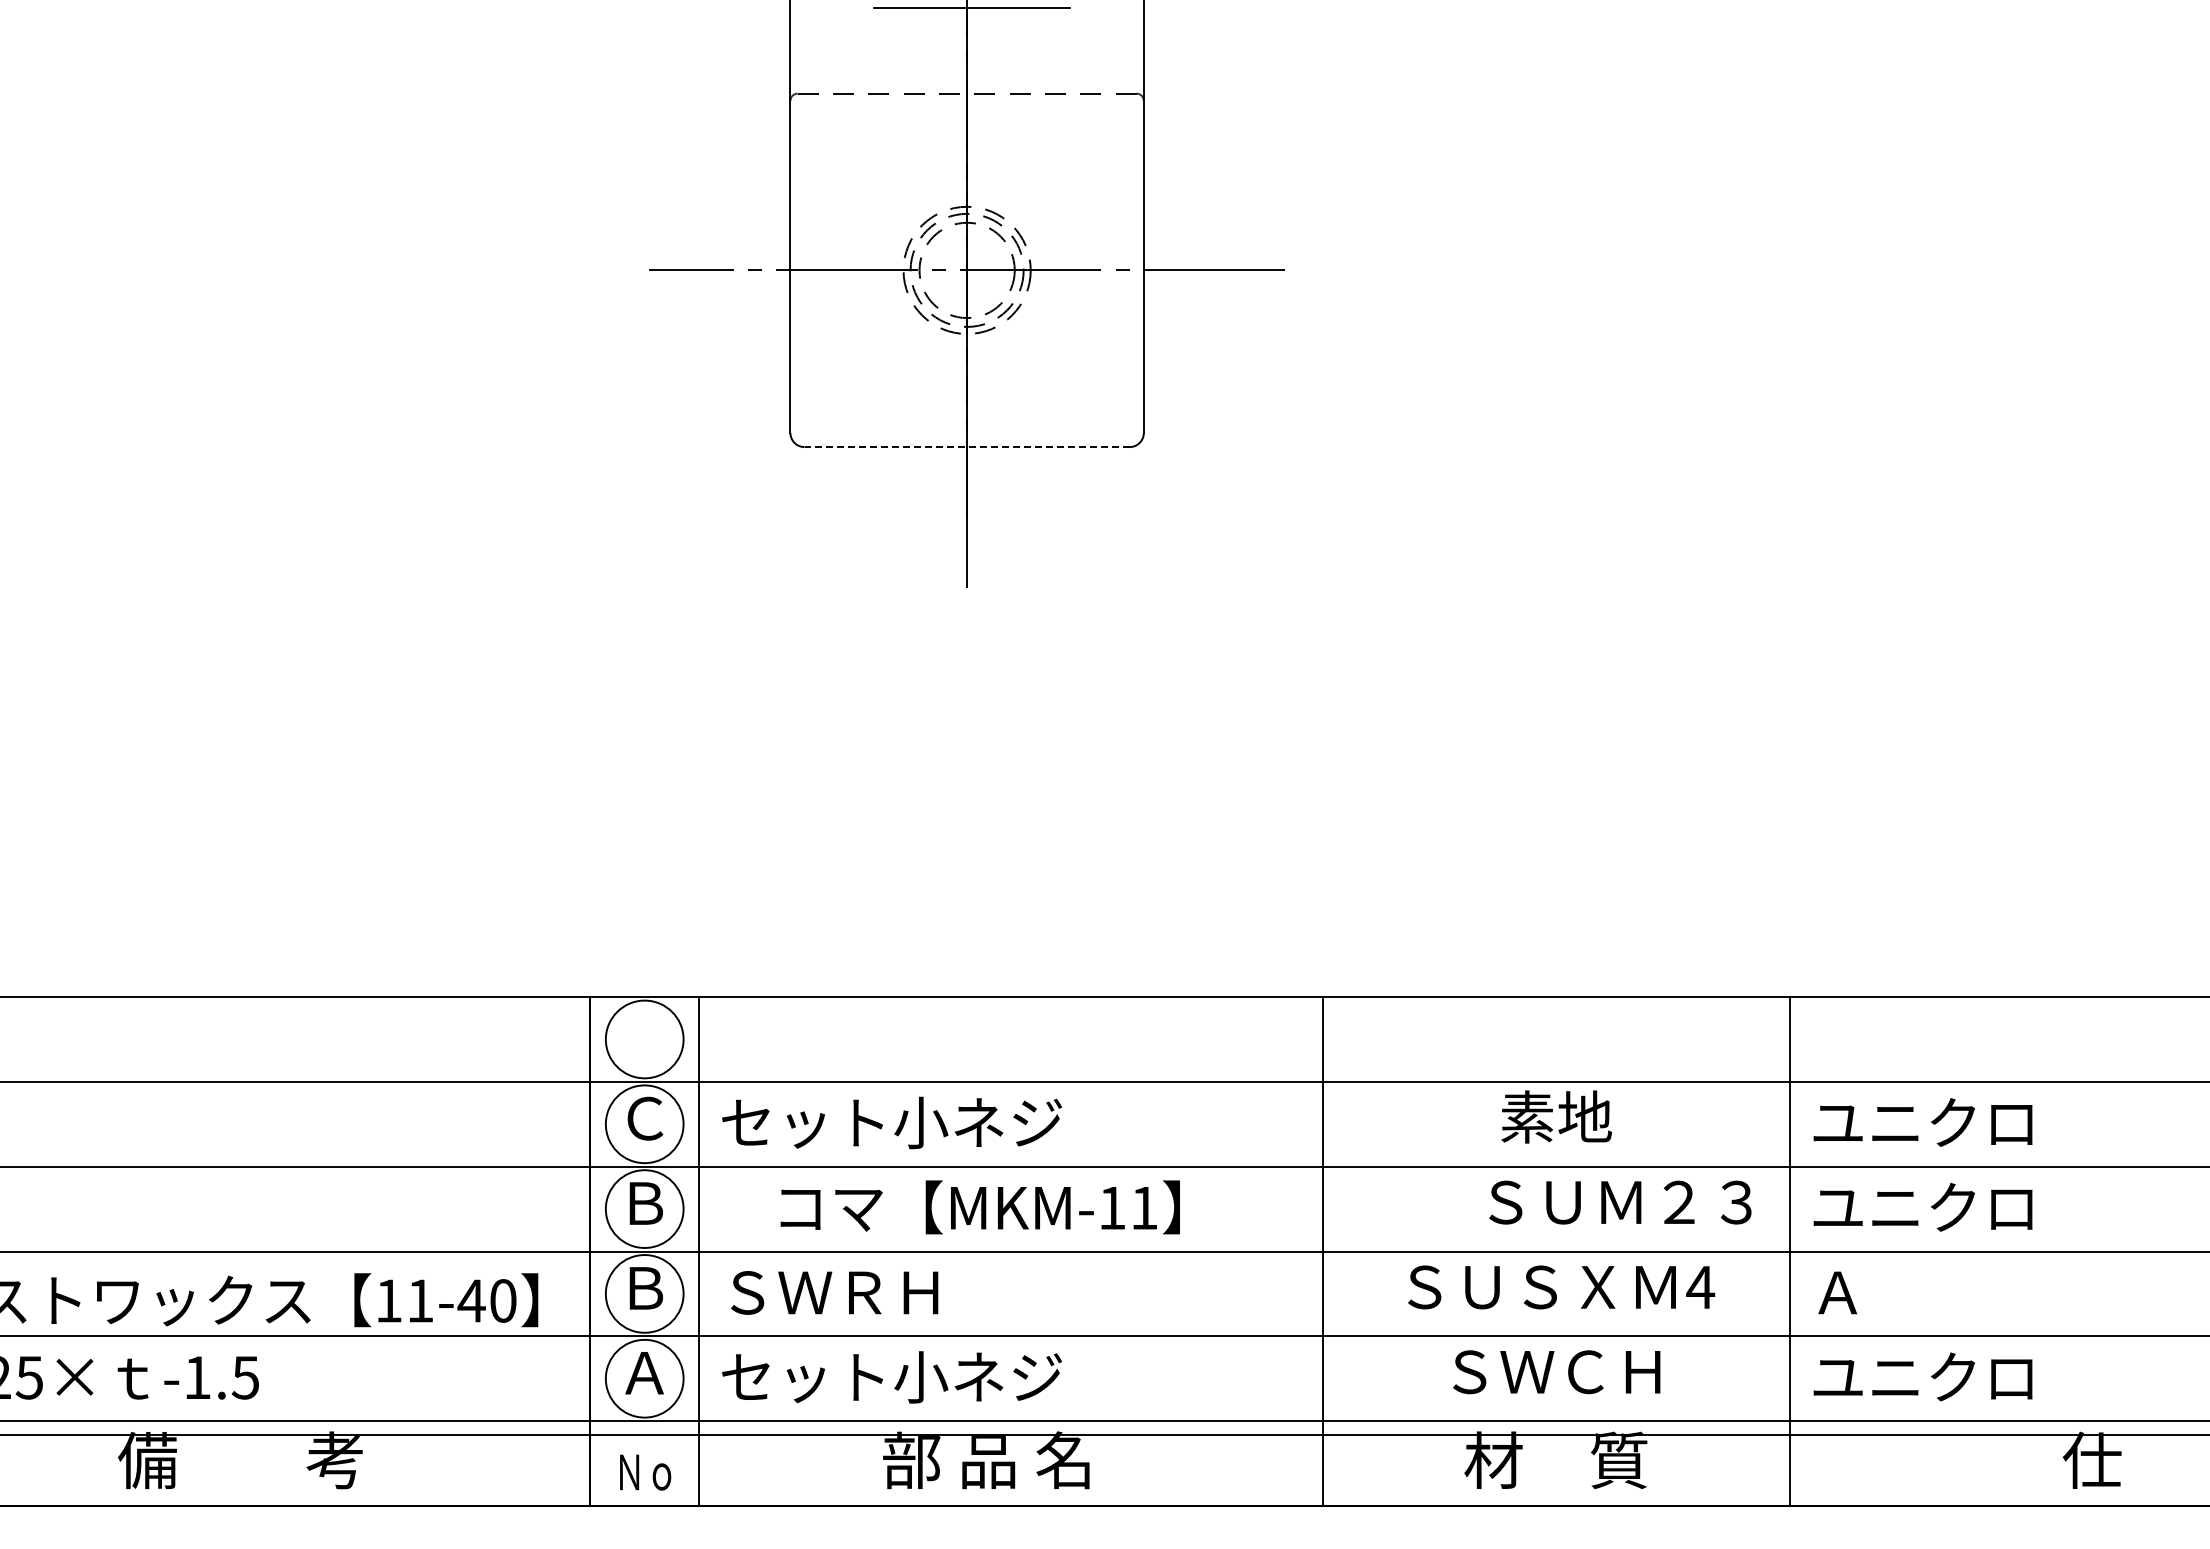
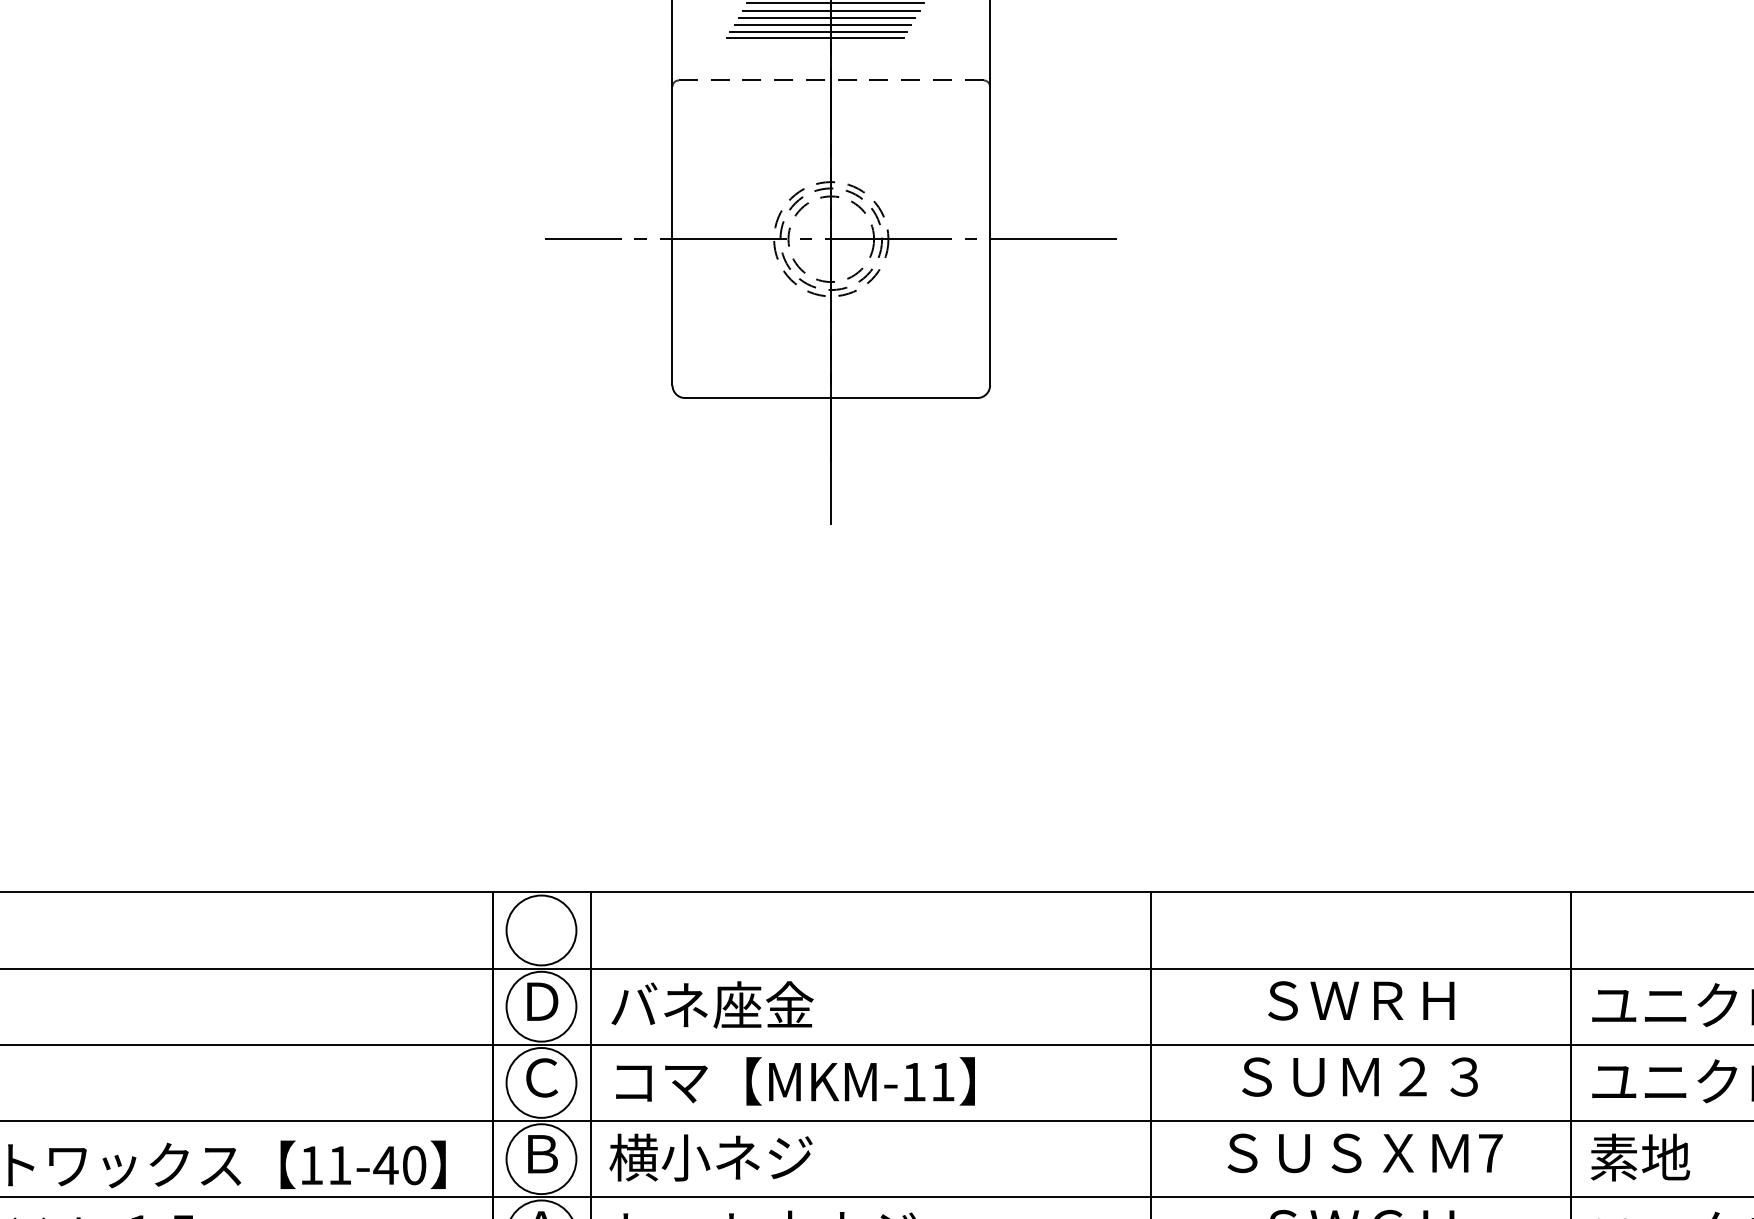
line: (966, 15) -> (830, 10), added
line: (962, 24) -> (827, 18), added
line: (957, 32) -> (822, 25), added
line: (952, 40) -> (818, 32), added
line: (949, 46) -> (815, 37), added
line: (967, 447) -> (831, 398), dashed -> solid
text: (1556, 1116) -> (1361, 999), 素地 -> ＳＷＲＨ
text: (645, 1118) -> (542, 1001), Ｃ -> Ｄ
text: (892, 1122) -> (764, 1005), セット小ネジ -> バネ座金
text: (1620, 1202) -> (1360, 1077), moved
text: (645, 1203) -> (542, 1077), Ｂ -> Ｃ
text: (979, 1207) -> (794, 1081), moved
text: (1700, 1287) -> (1490, 1153), 4 -> 7
text: (833, 1291) -> (711, 1157), ＳＷＲＨ -> 横小ネジ
text: (1867, 1291) -> (1640, 1157), Ａ -> 素地

